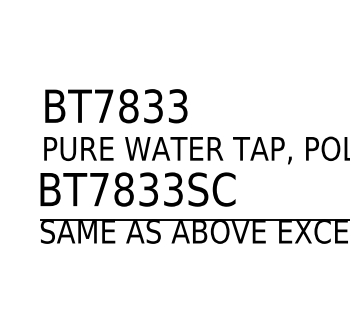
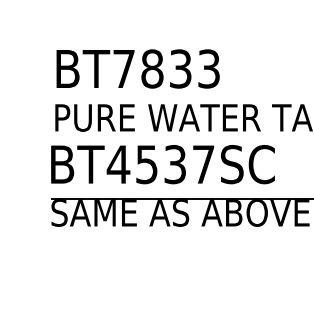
text: (135, 189) -> (160, 164), BT7833SC -> BT4537SC

